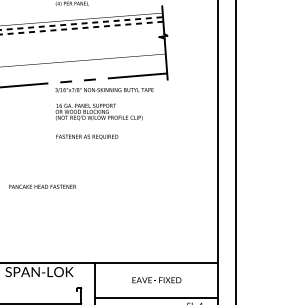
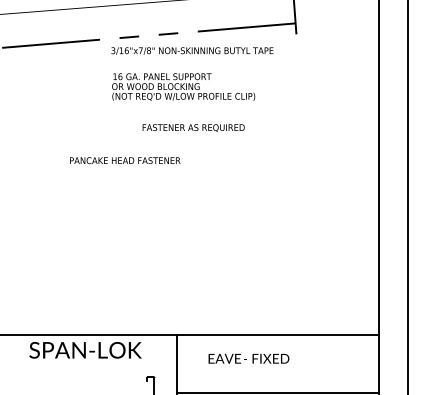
text: (87, 136) -> (194, 127), moved
text: (42, 186) -> (124, 160), moved
text: (156, 280) -> (248, 359), moved

